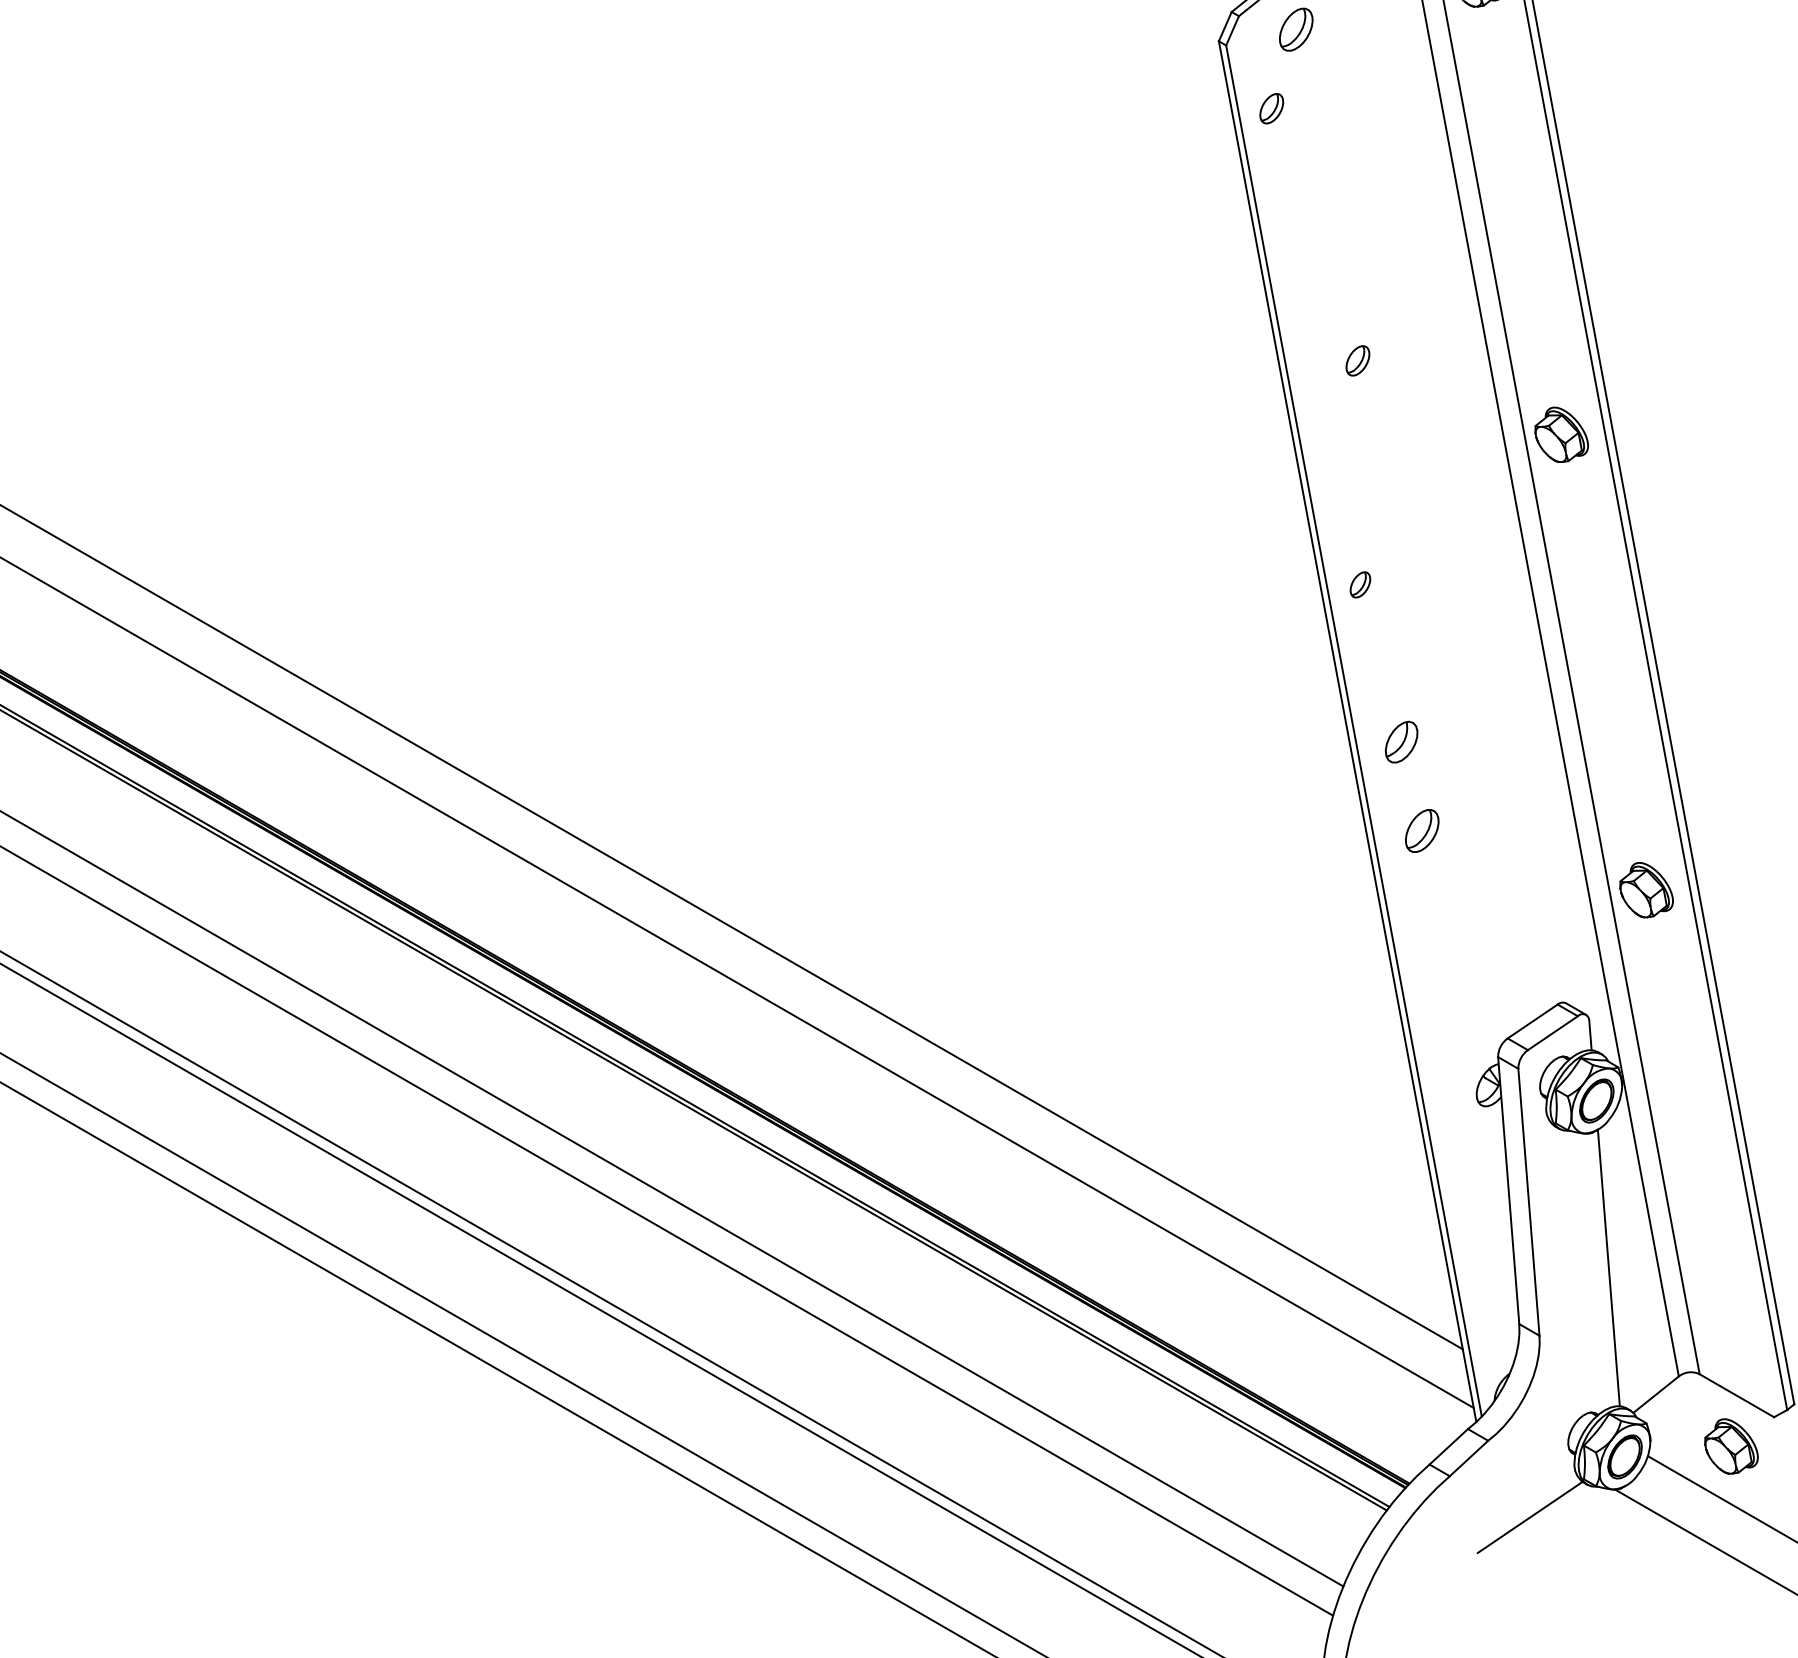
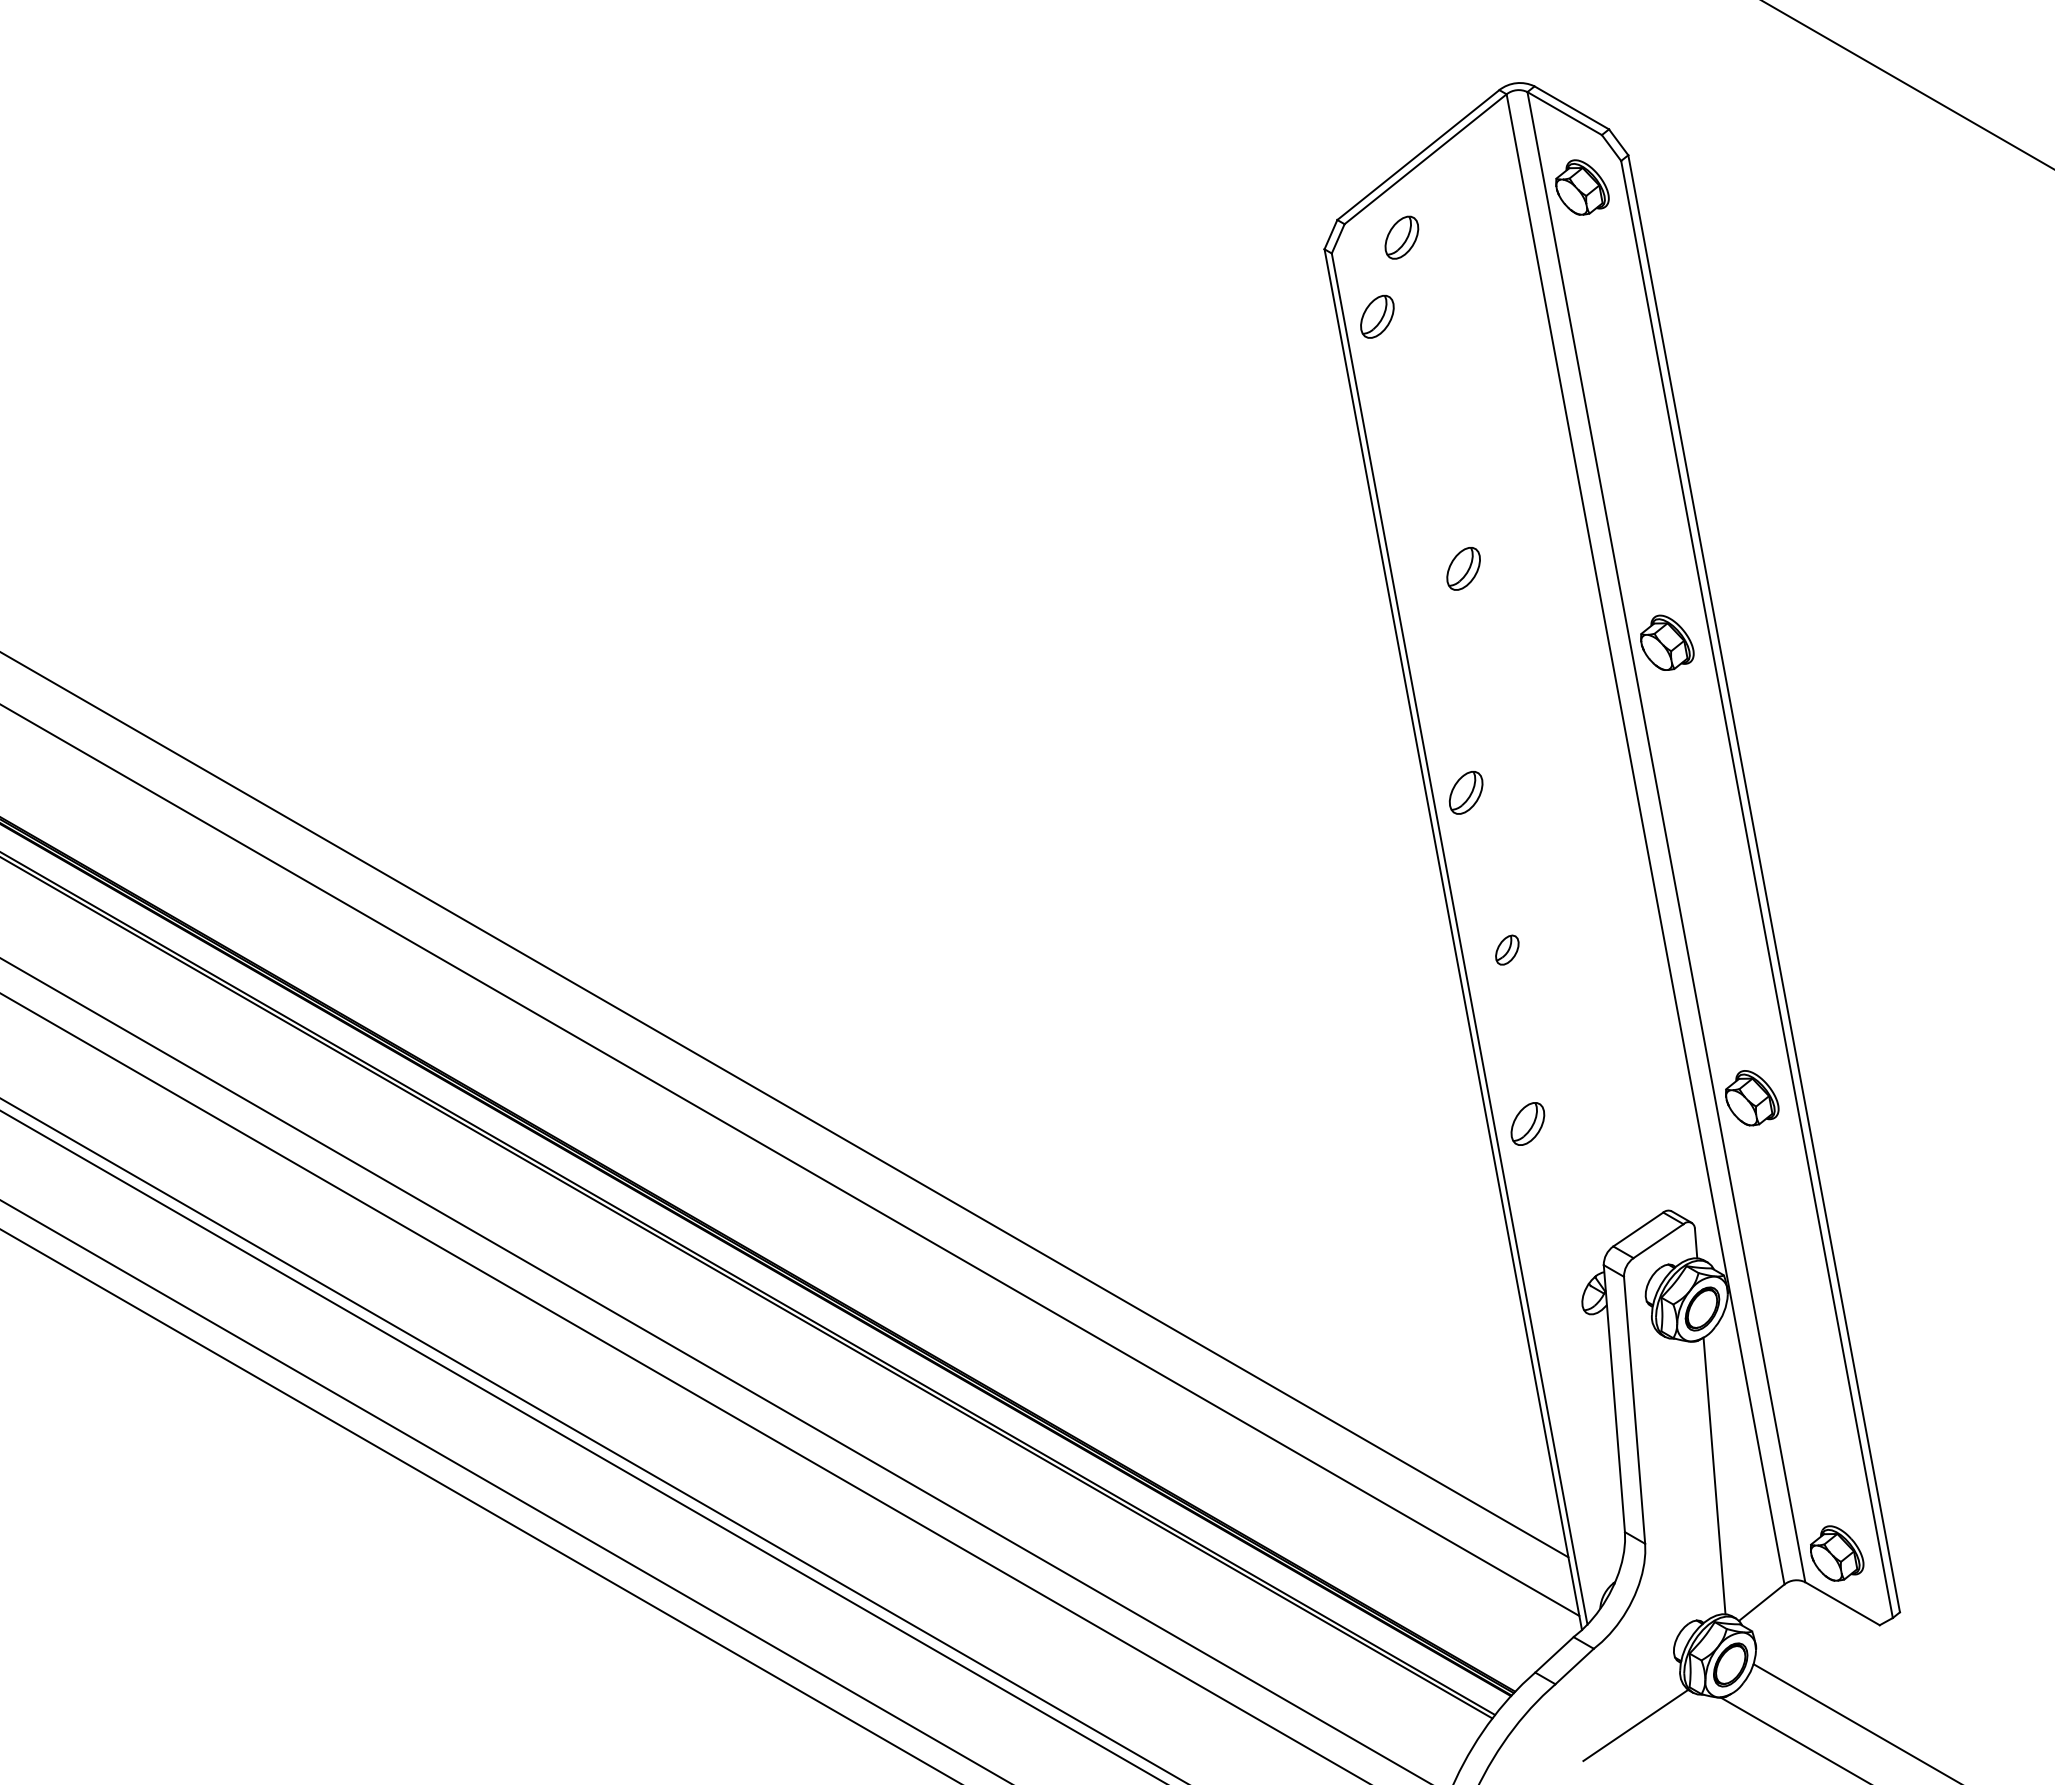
part: (1271, 108) -> (1377, 316), size x1.43
part: (1357, 360) -> (1463, 568), size x1.43
part: (1359, 584) -> (1465, 792), size x1.67
part: (1401, 741) -> (1507, 949), size x0.71
part: (1421, 830) -> (1527, 1123), moved
part: (1731, 1446) -> (1837, 1553), moved

